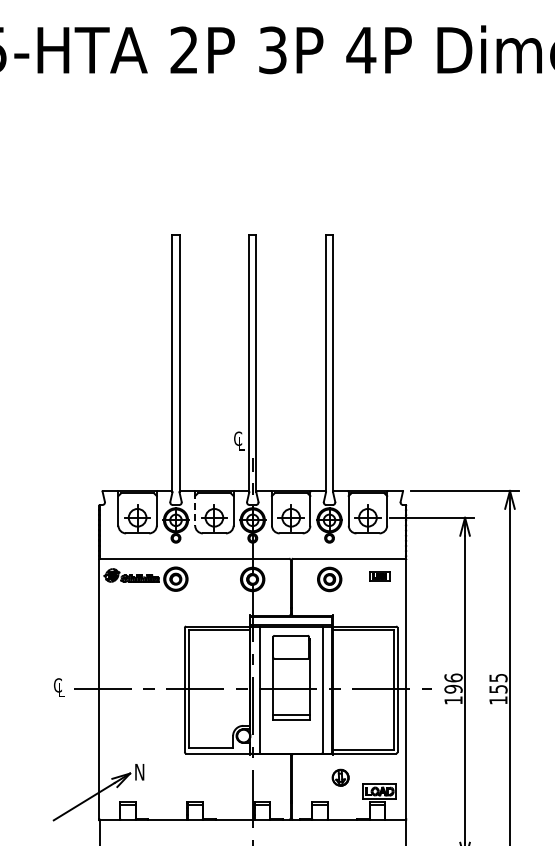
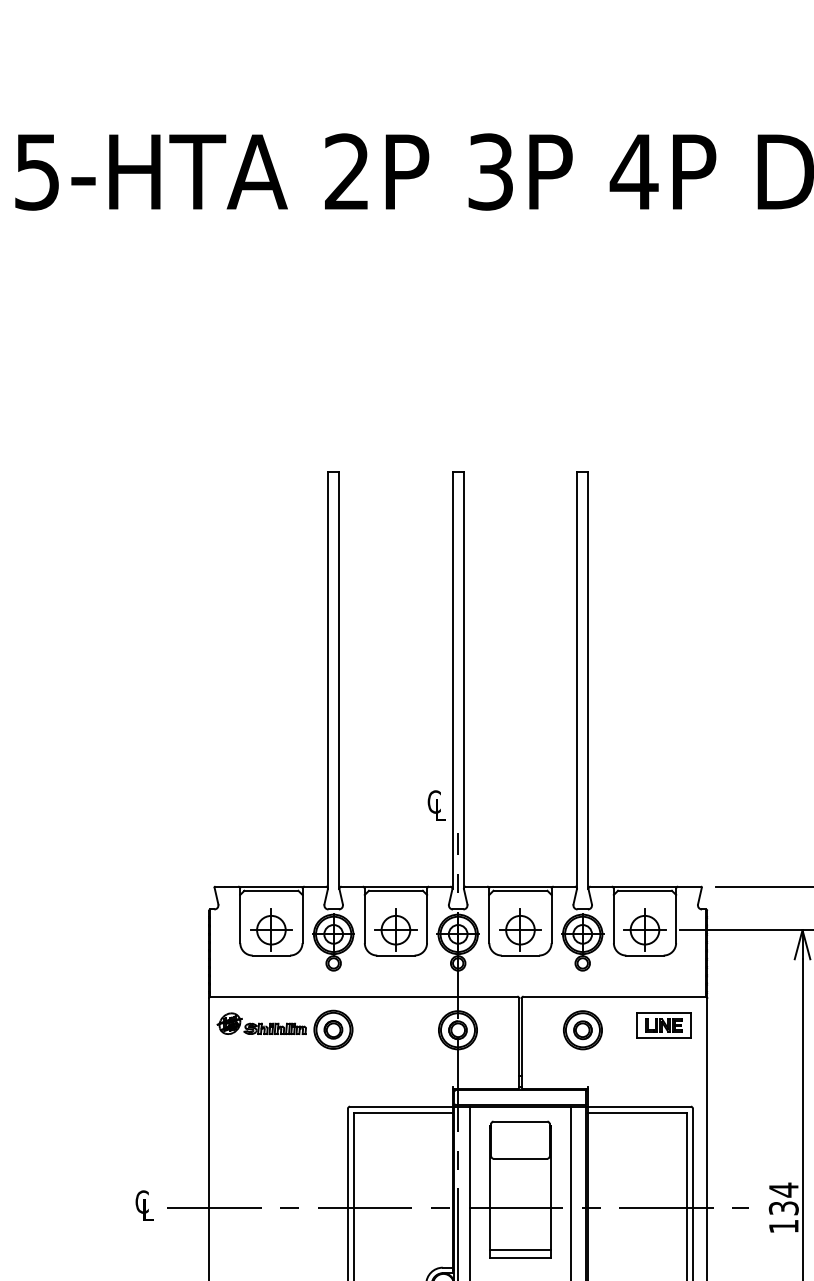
line: (195, 508) -> (365, 915), dashed -> solid
part: (379, 576) -> (663, 1025), size x1.67
text: (453, 683) -> (783, 1198), 196 -> 134

